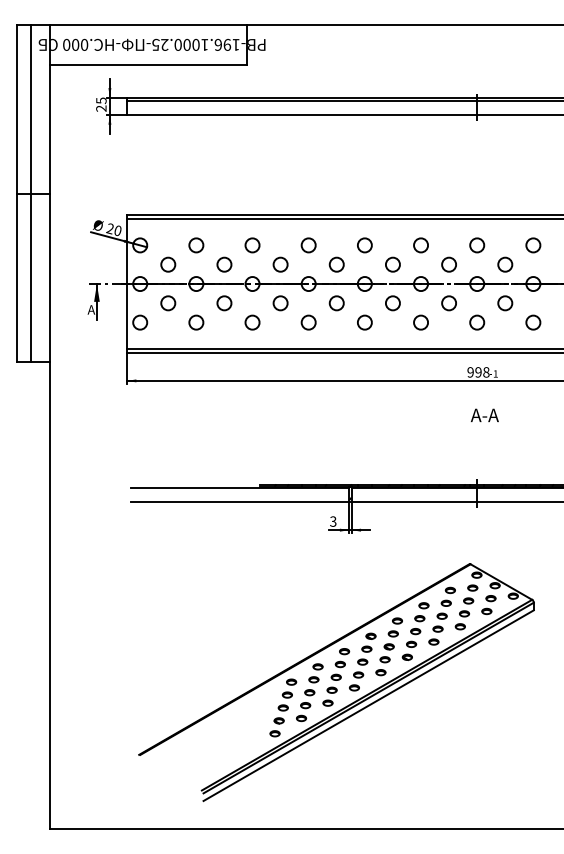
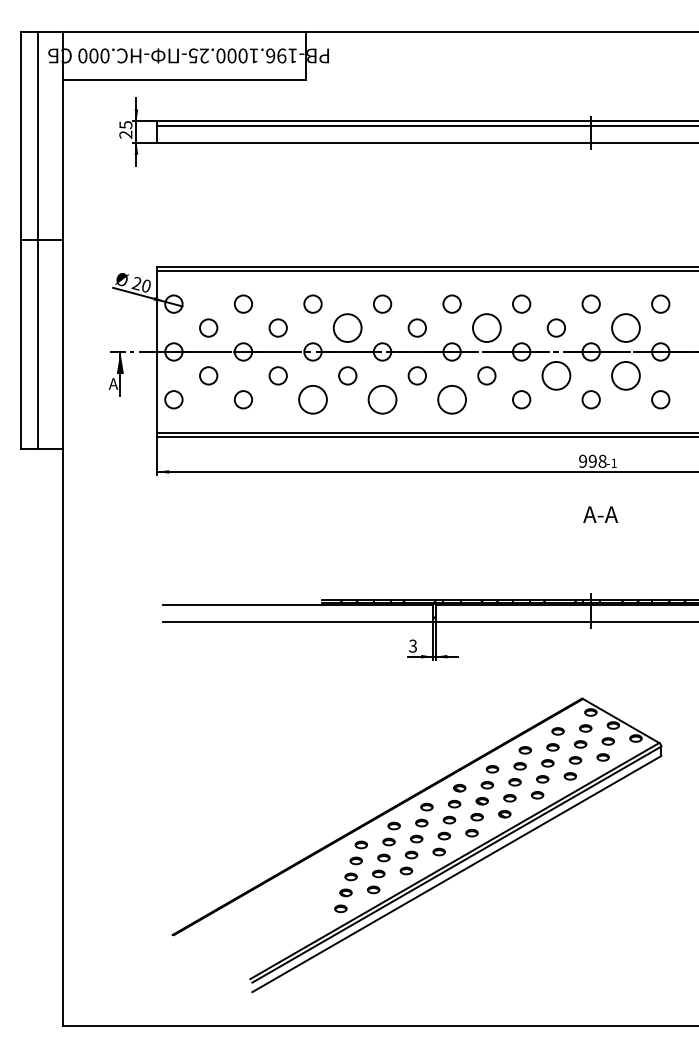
circle: (280, 264) -> (347, 327), size x1.6
circle: (392, 264) -> (486, 327), size x1.6
circle: (504, 264) -> (625, 327), size x1.6
circle: (449, 303) -> (556, 375), size x1.6
circle: (504, 303) -> (625, 375), size x1.6
circle: (252, 322) -> (312, 399), size x1.6
circle: (308, 322) -> (382, 399), size x1.6
circle: (364, 322) -> (451, 399), size x1.6

